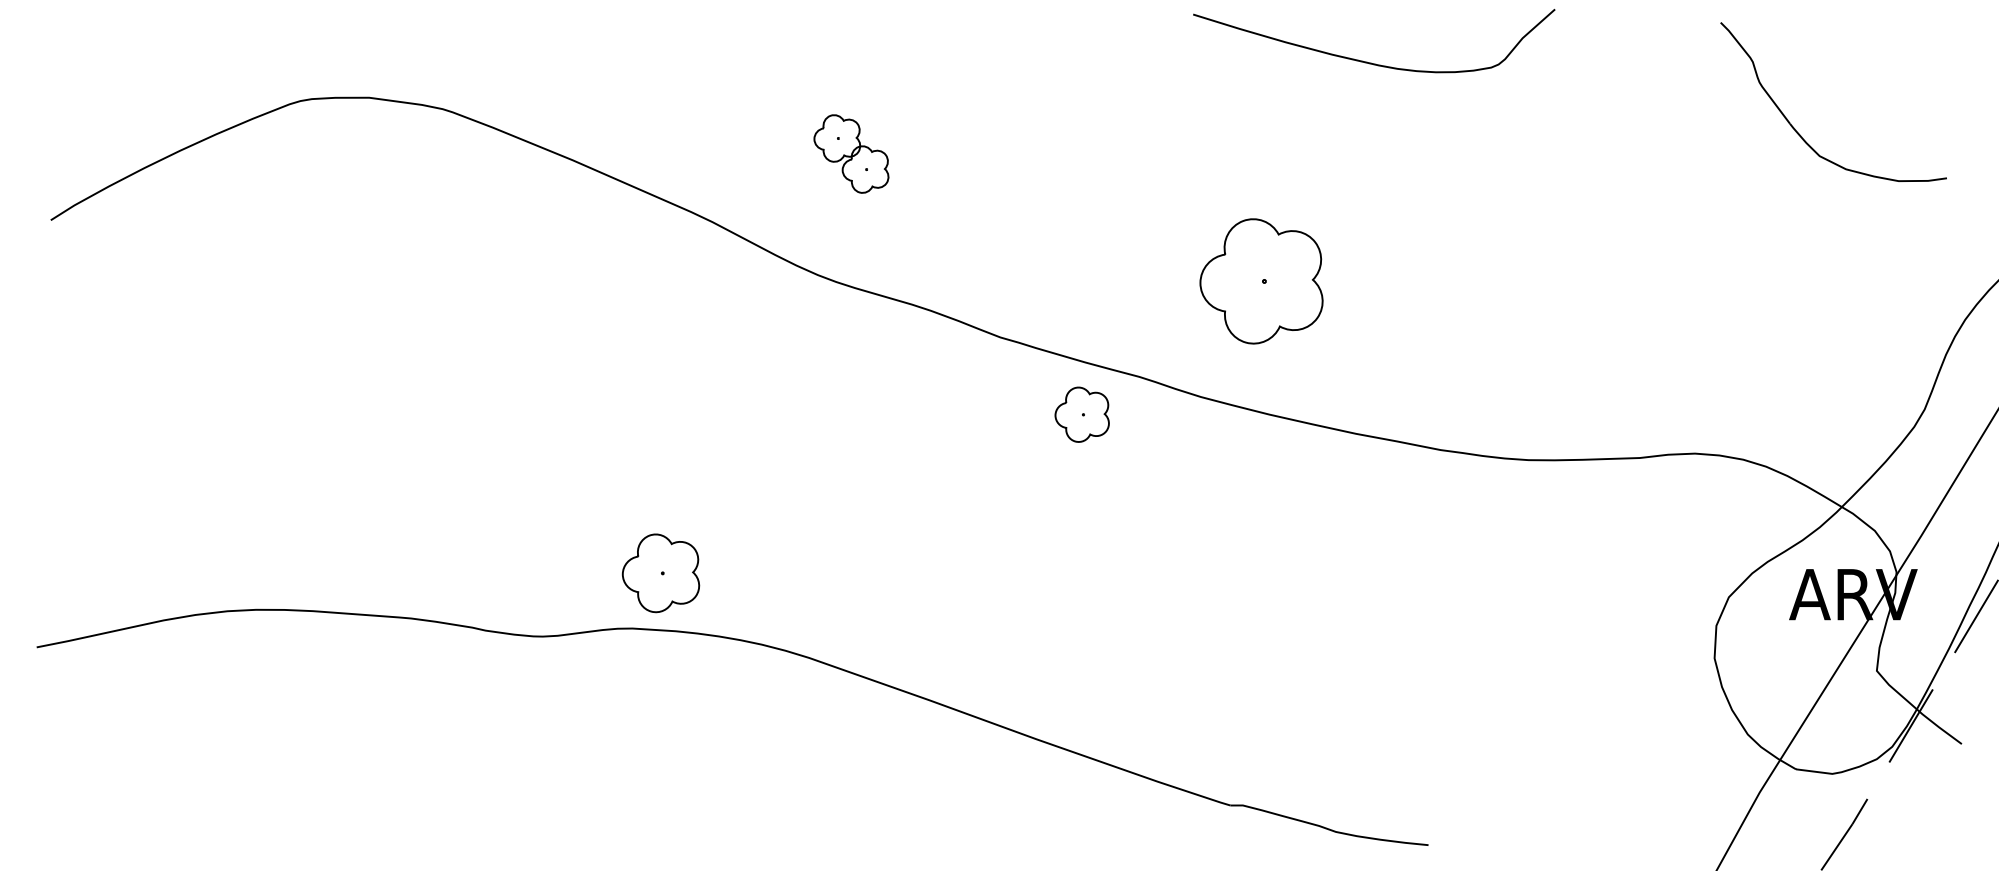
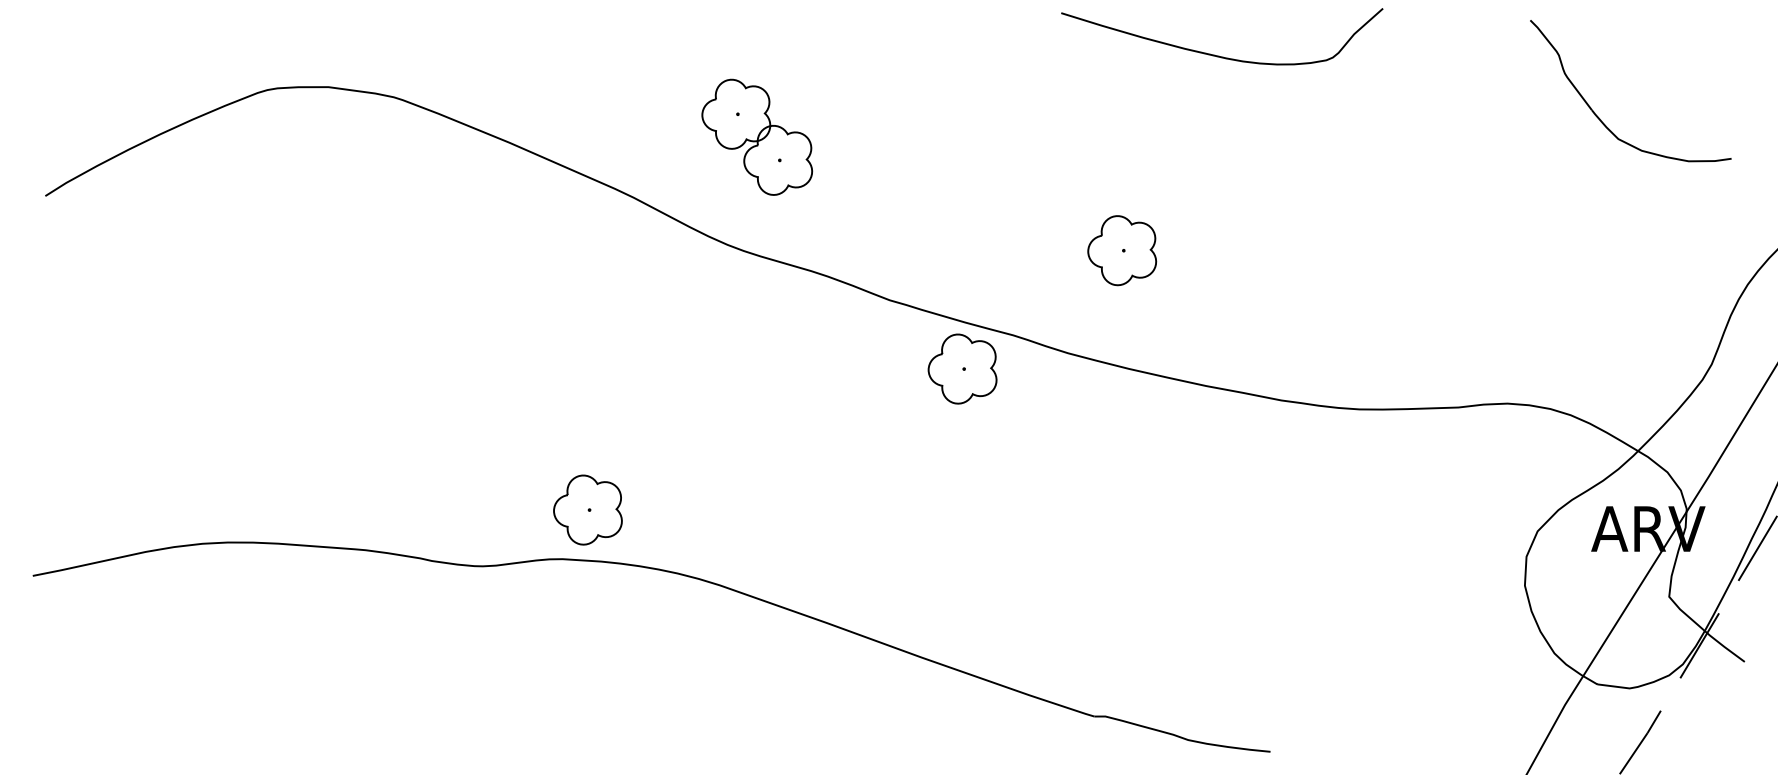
part: (851, 153) -> (757, 136), size x1.67
part: (1262, 281) -> (1122, 250), size x0.62
part: (1082, 414) -> (962, 368), size x1.43

